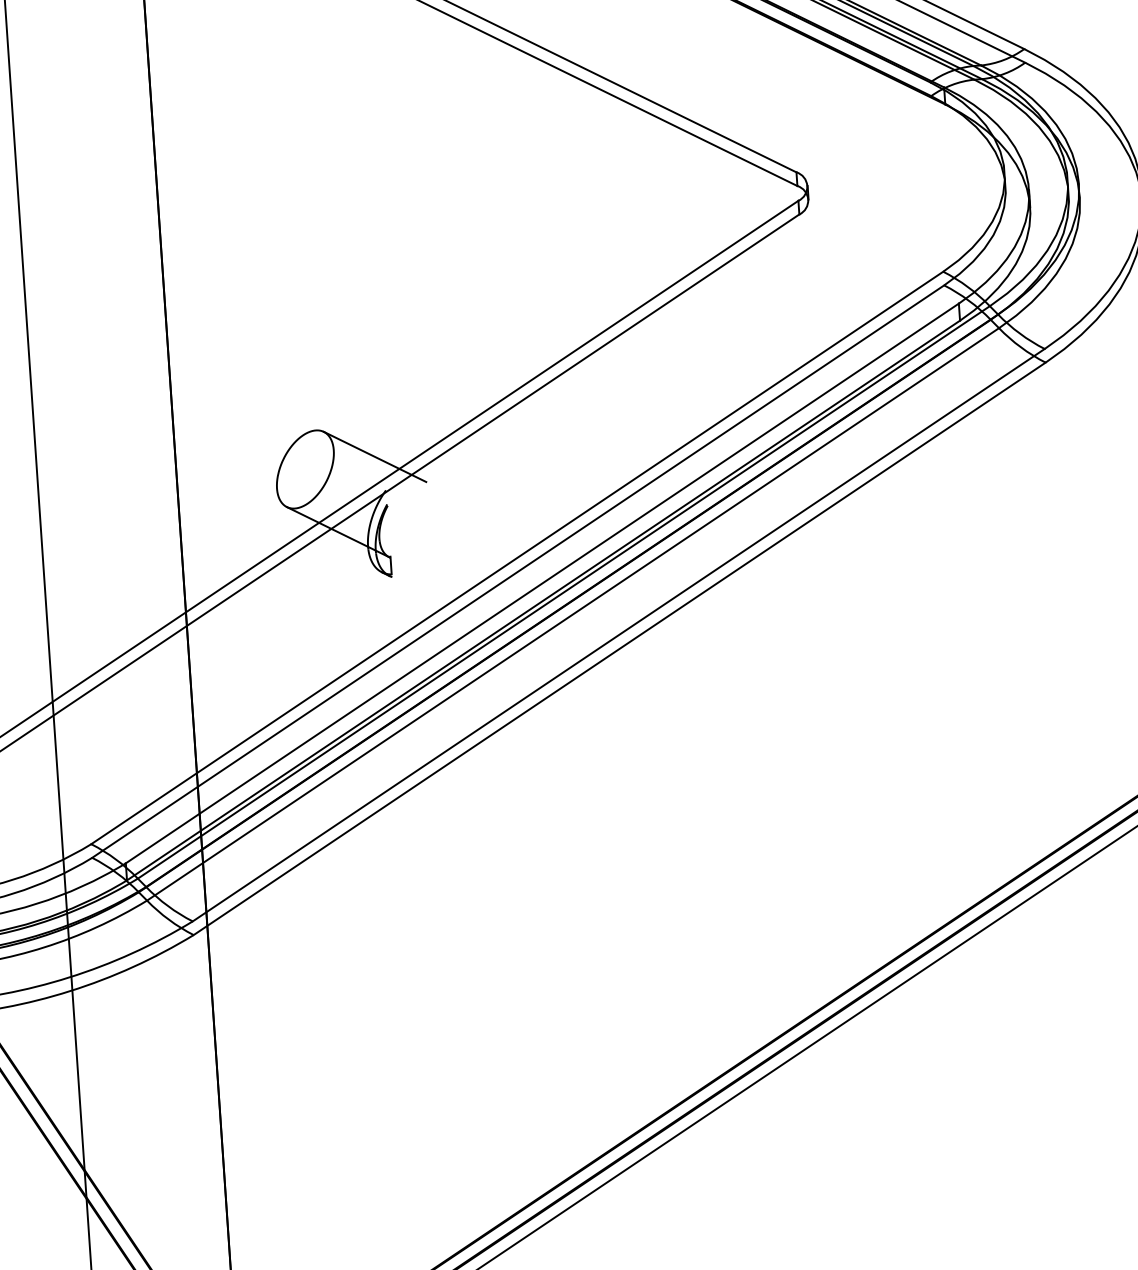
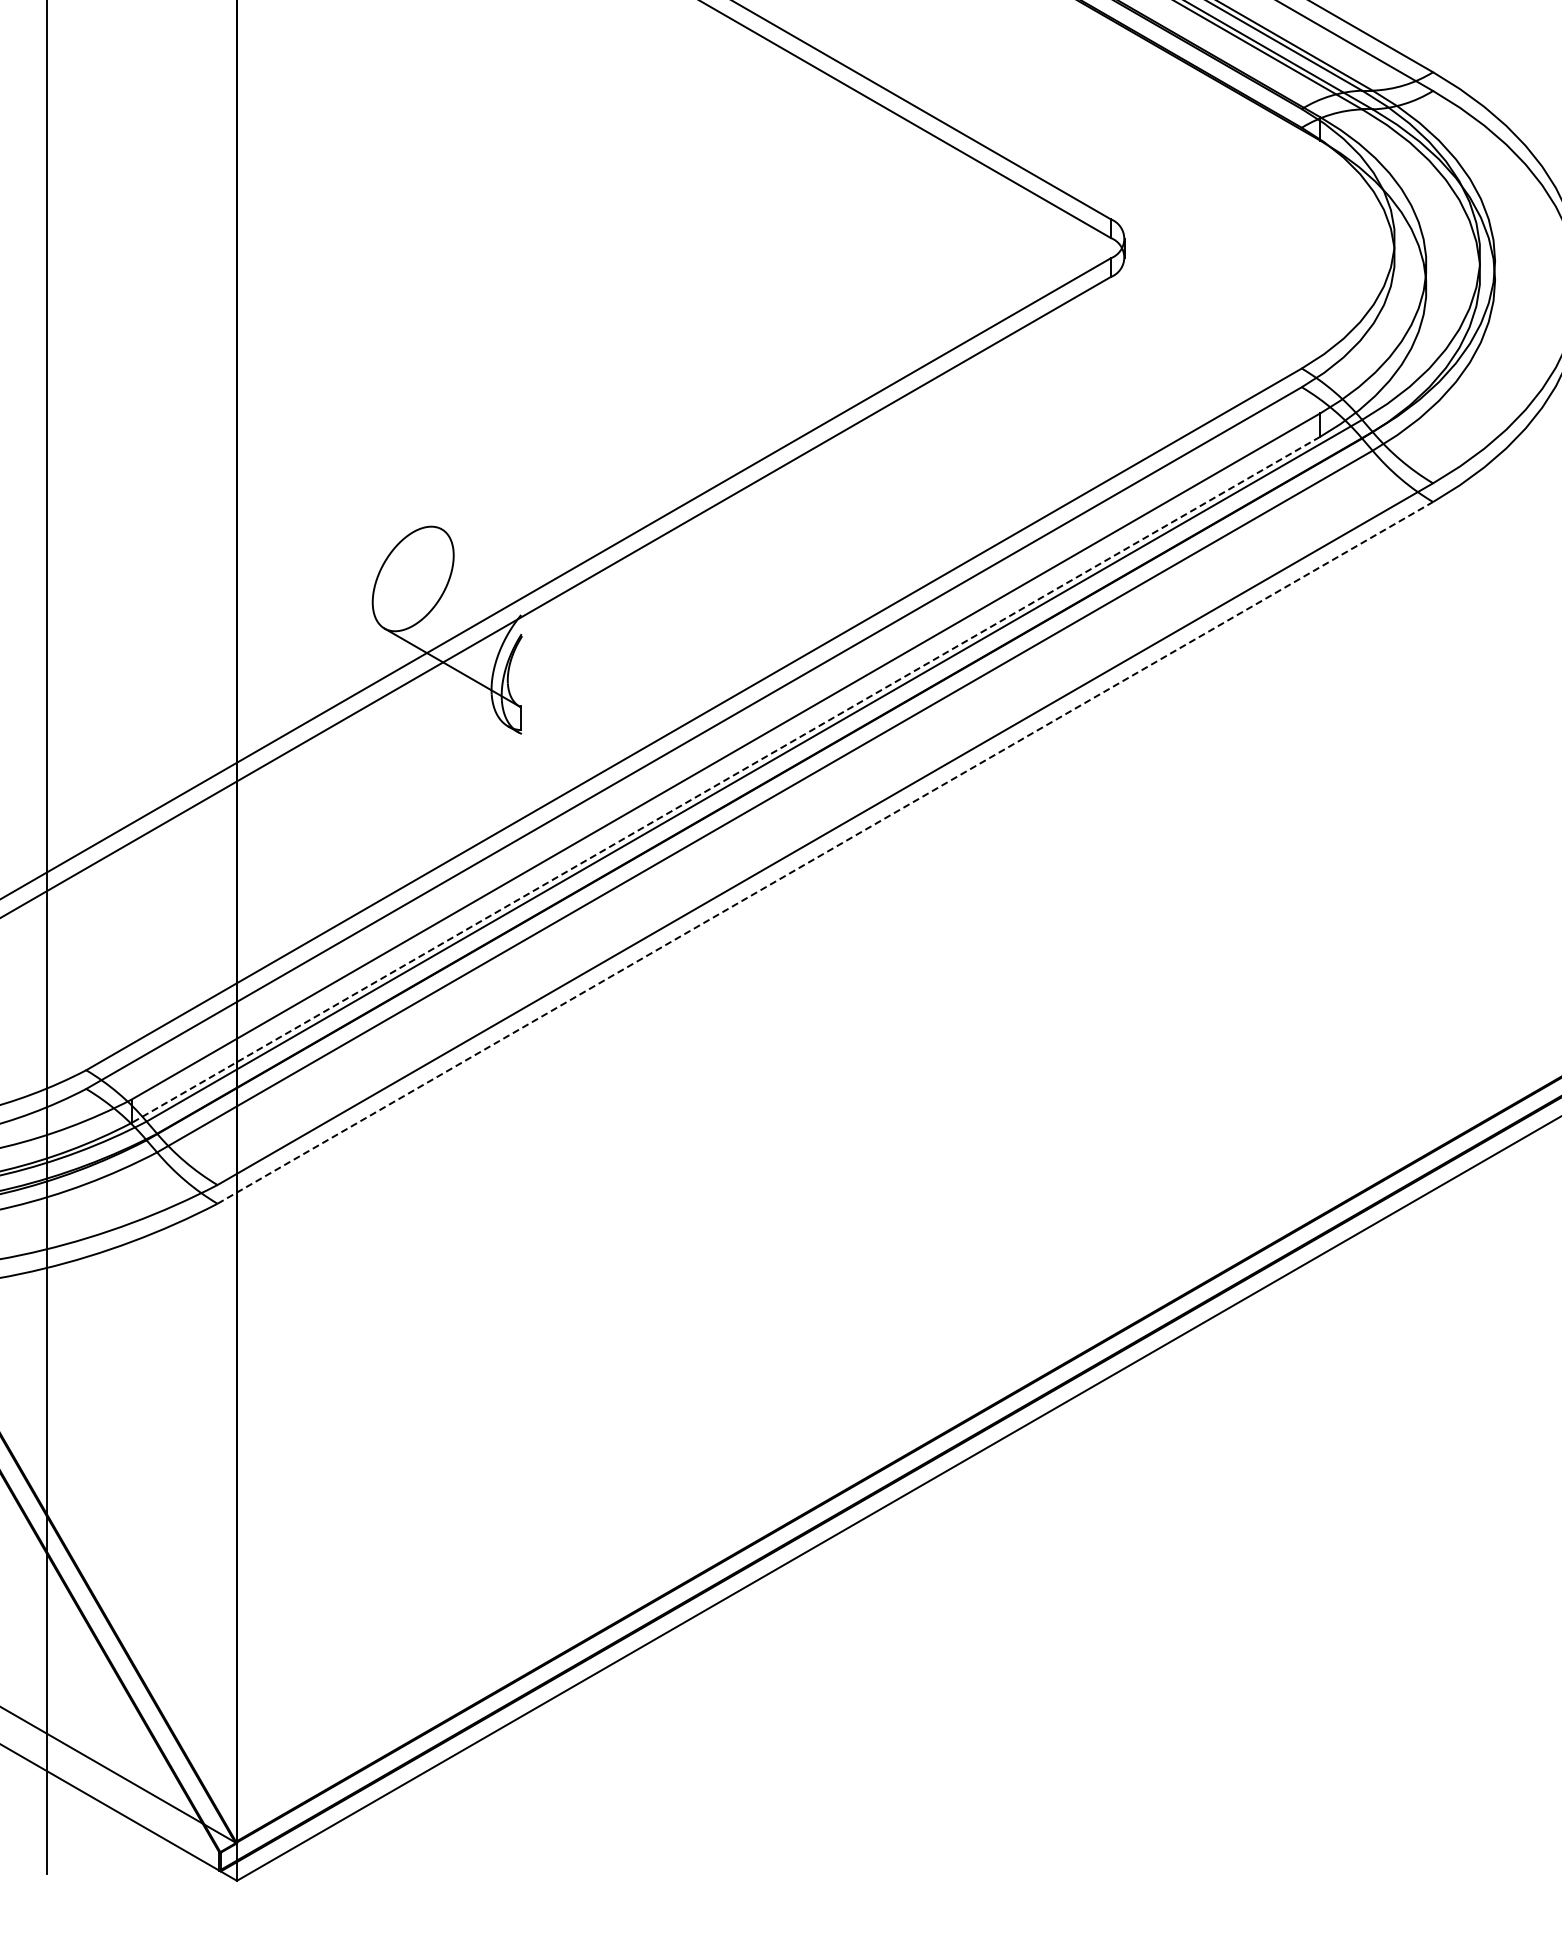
line: (374, 457) -> (508, 568), removed
line: (543, 600) -> (725, 780), solid -> dashed
line: (619, 648) -> (825, 852), solid -> dashed

